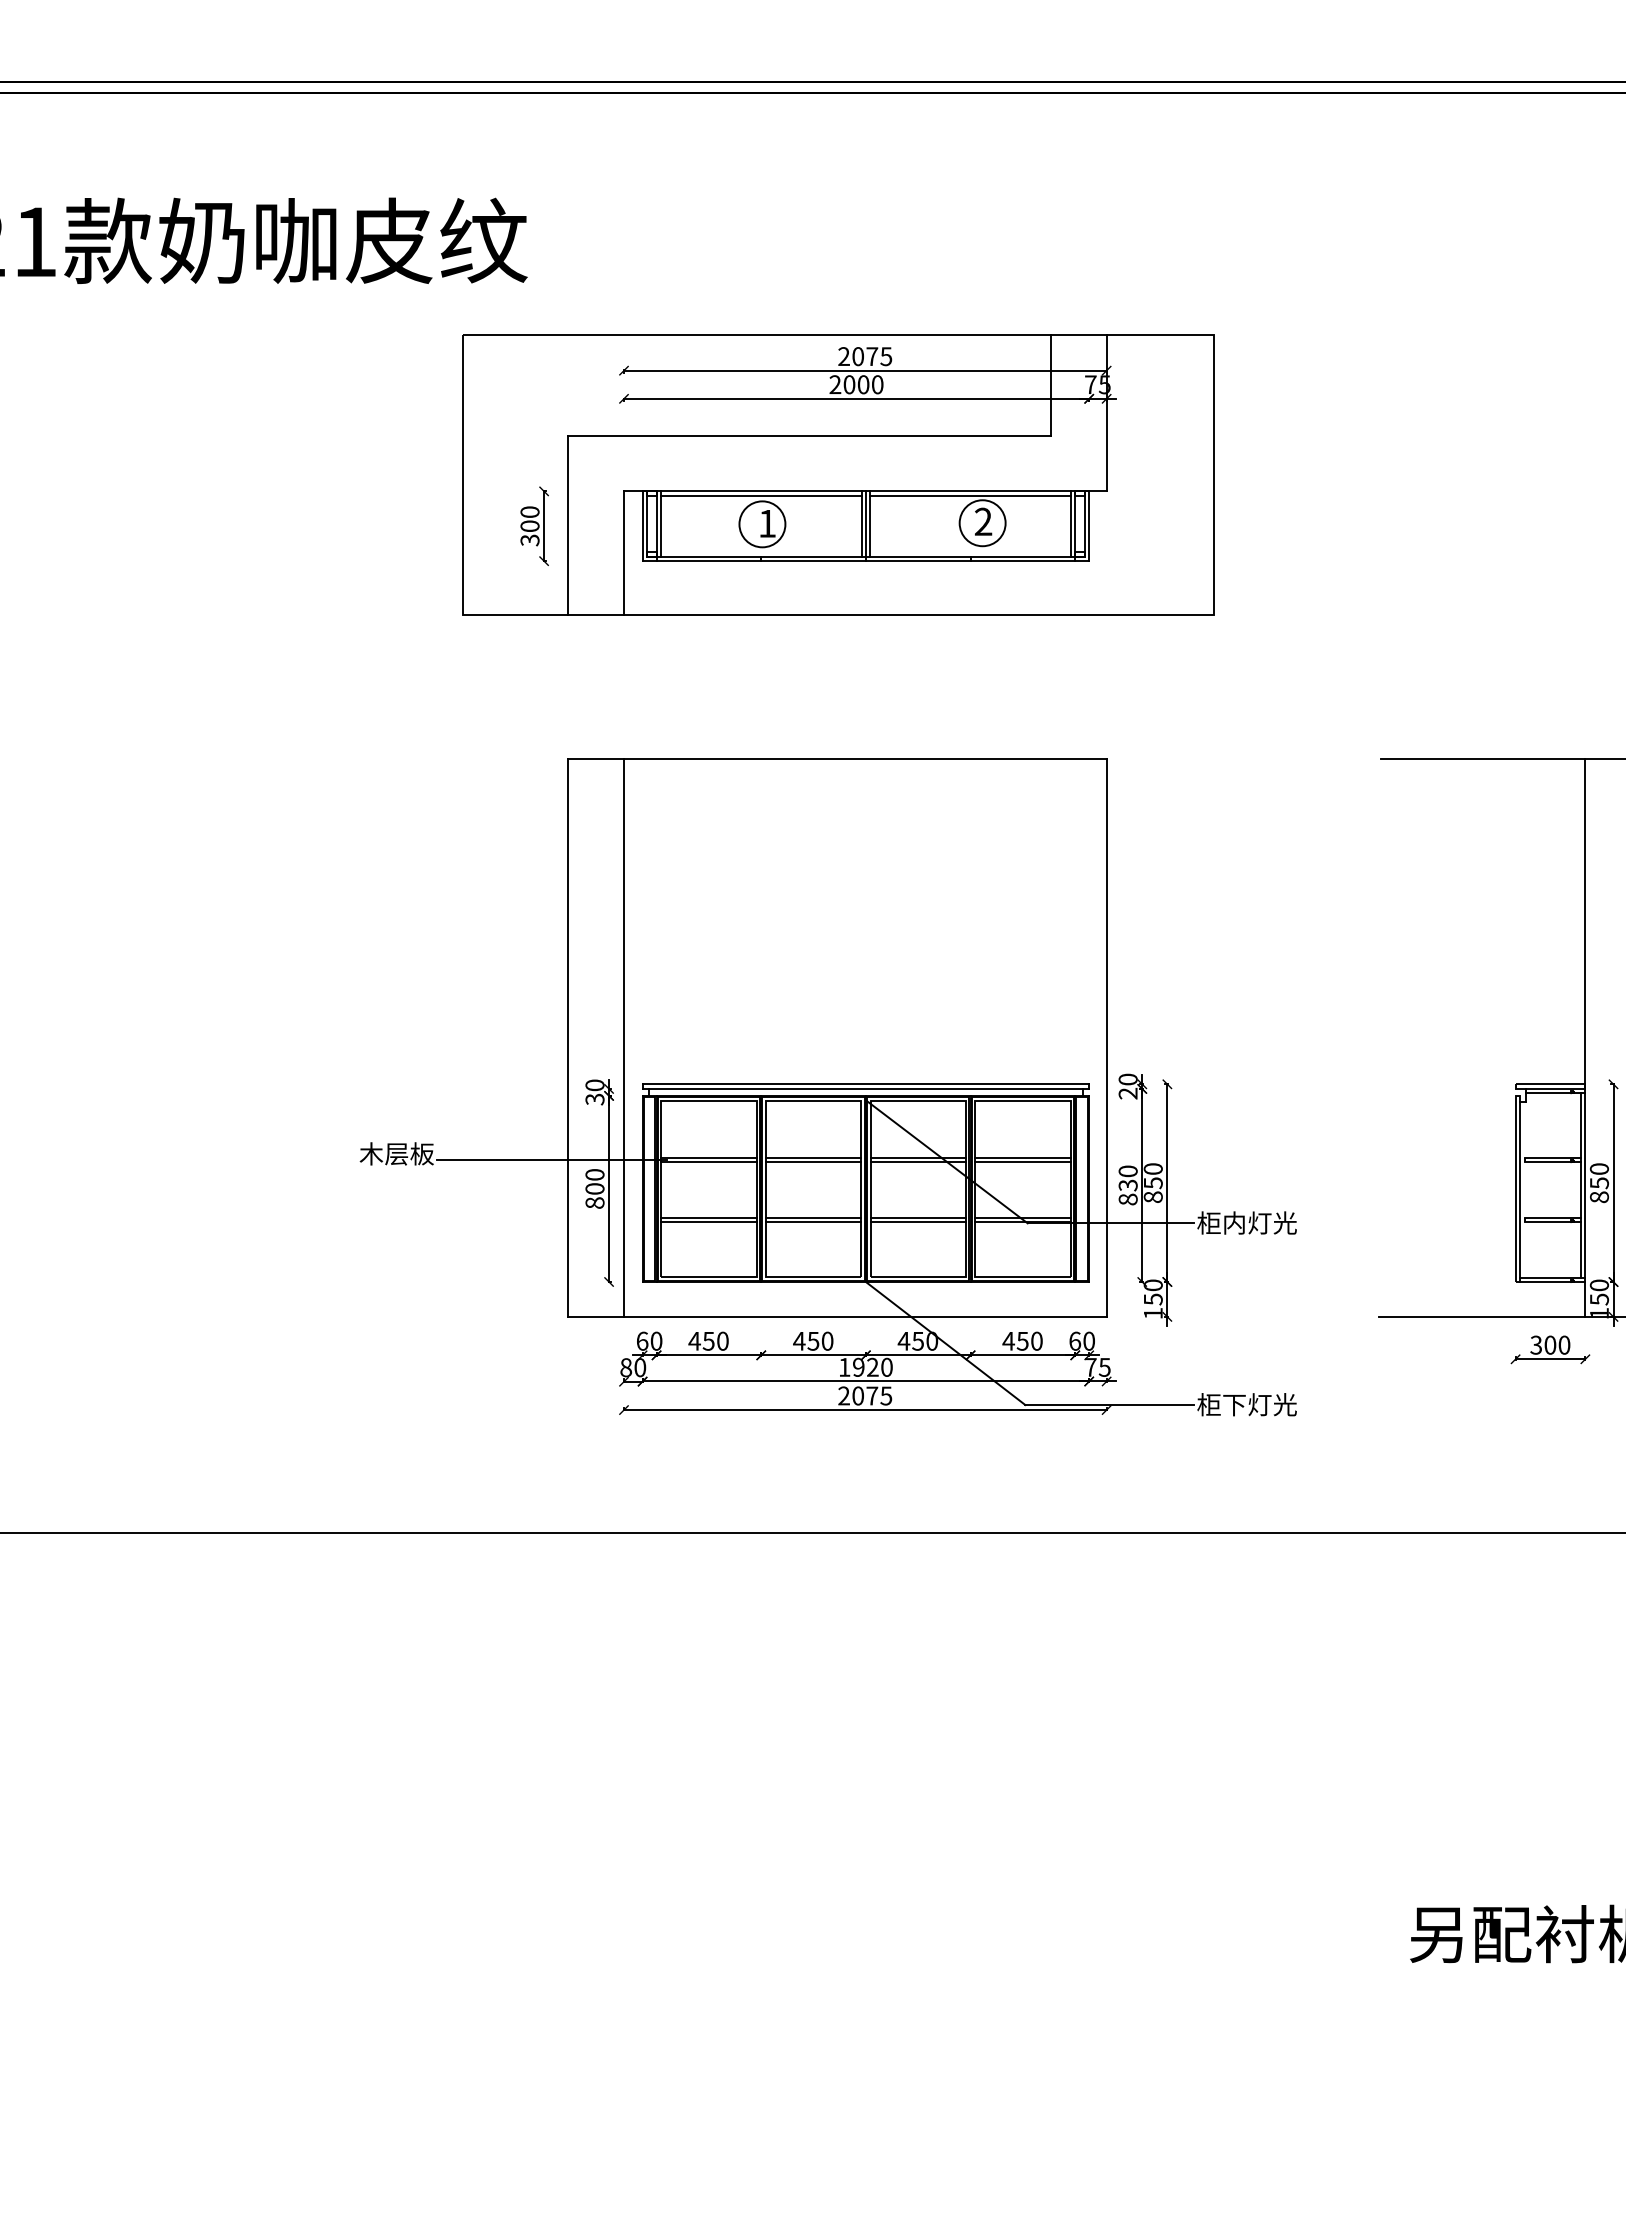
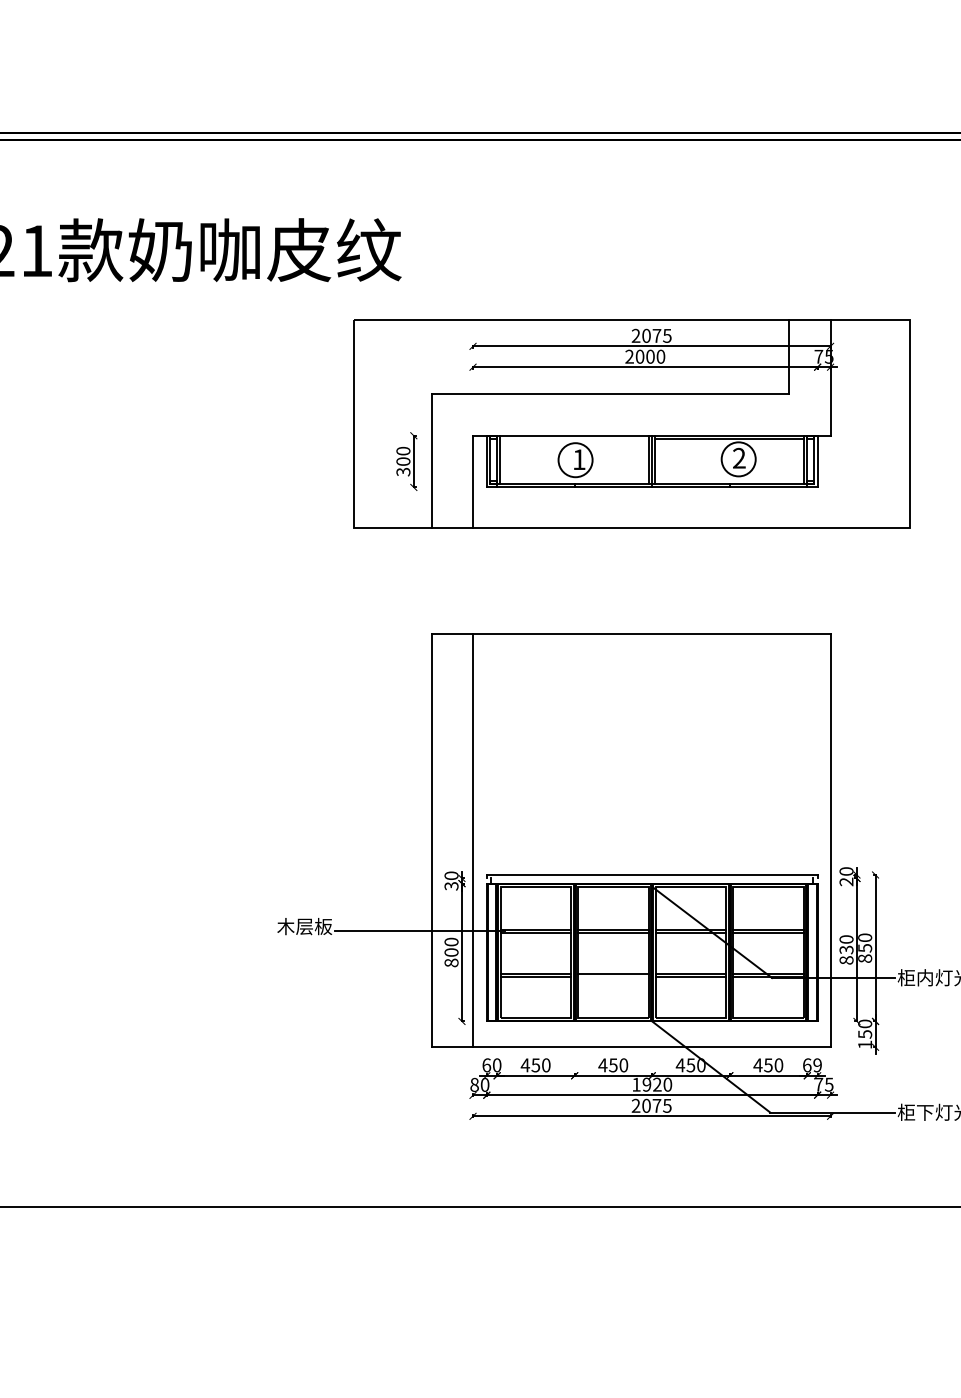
line: (760, 495) -> (574, 438), removed
line: (865, 1088) -> (651, 878), removed
line: (813, 1222) -> (613, 977), removed
text: (1088, 1340) -> (817, 1064), 60 -> 69

